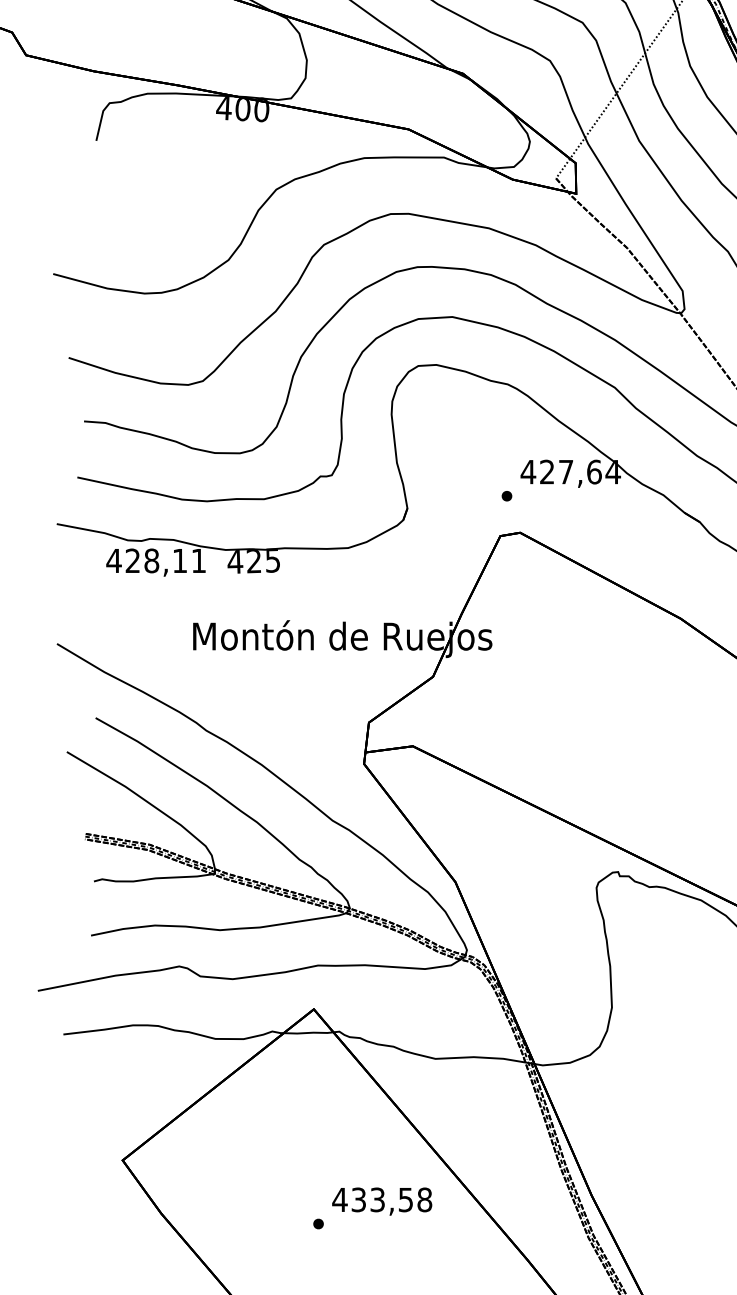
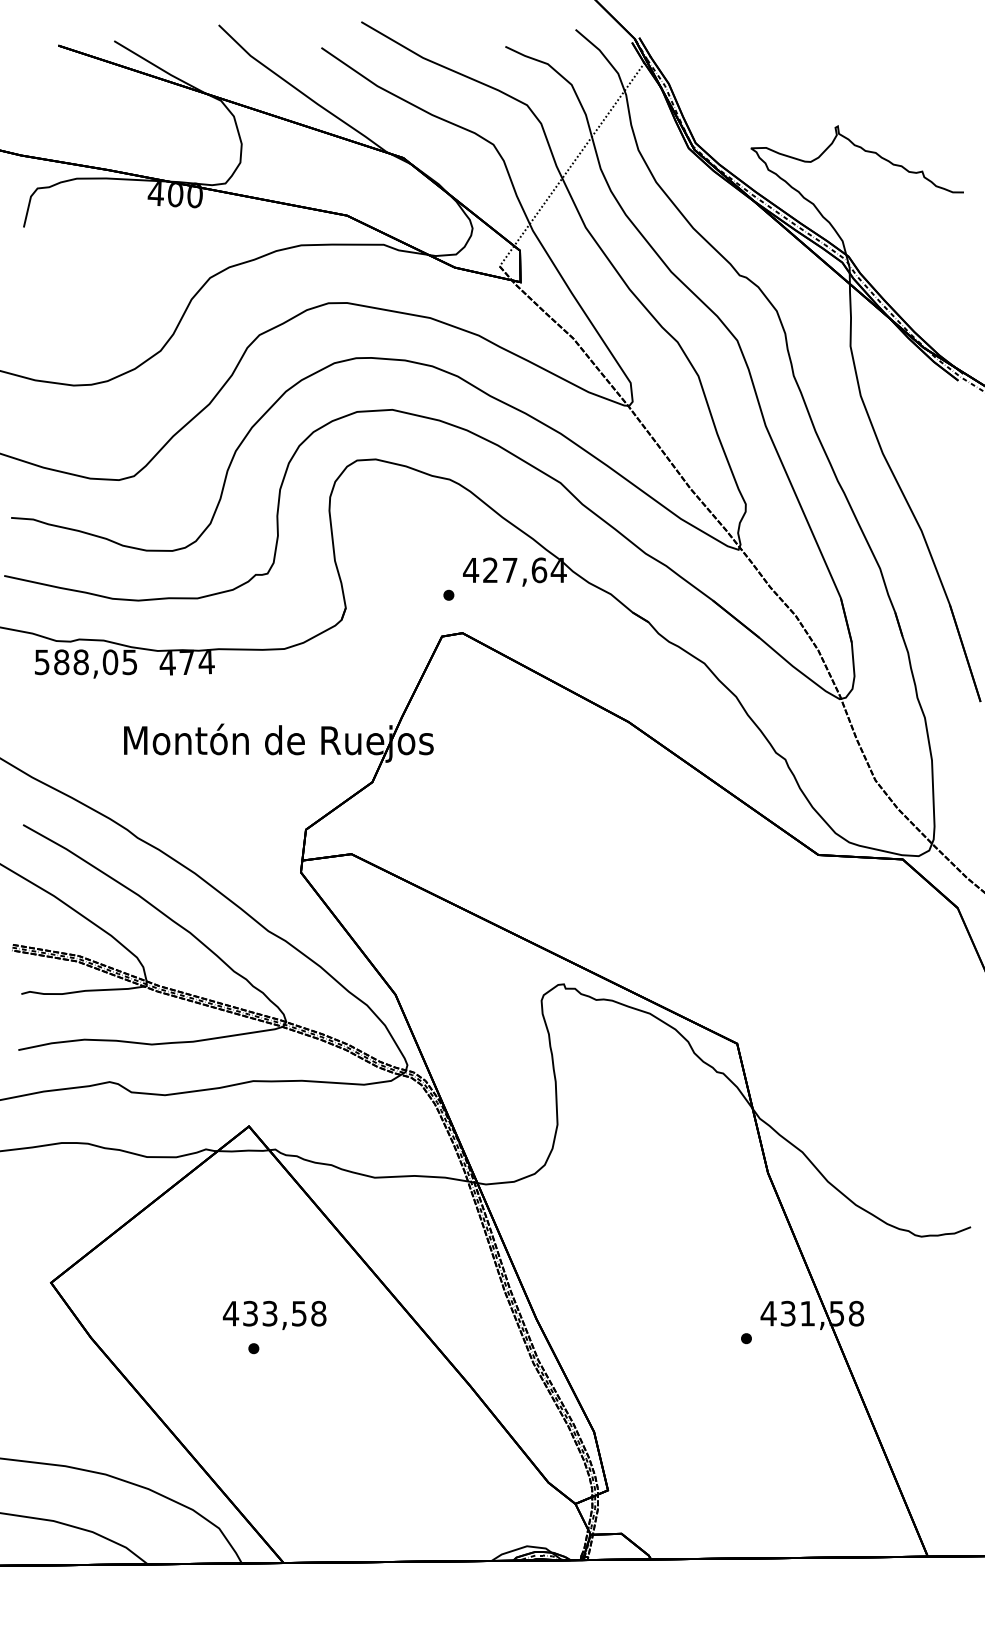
text: (155, 561) -> (85, 662), 428,11 -> 588,05
text: (263, 561) -> (196, 662), 425 -> 474
text: (381, 1200) -> (274, 1314), moved

